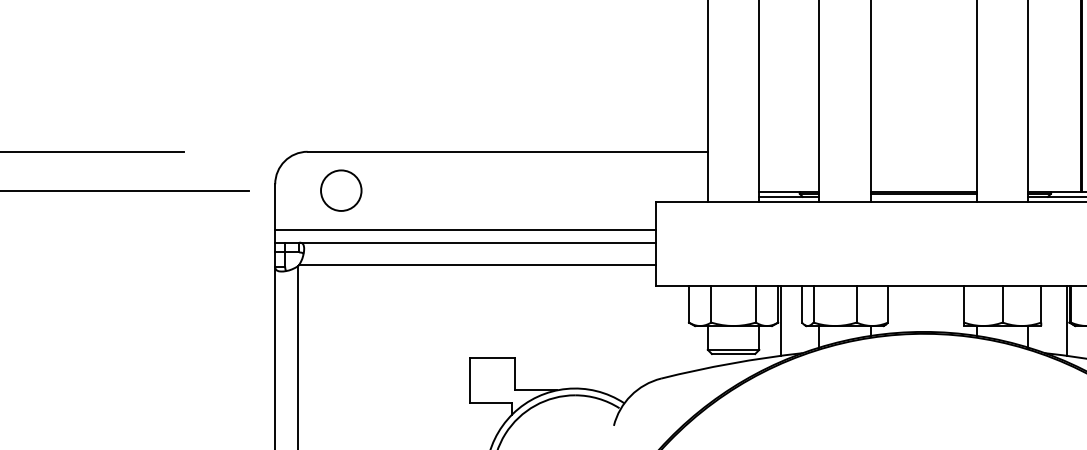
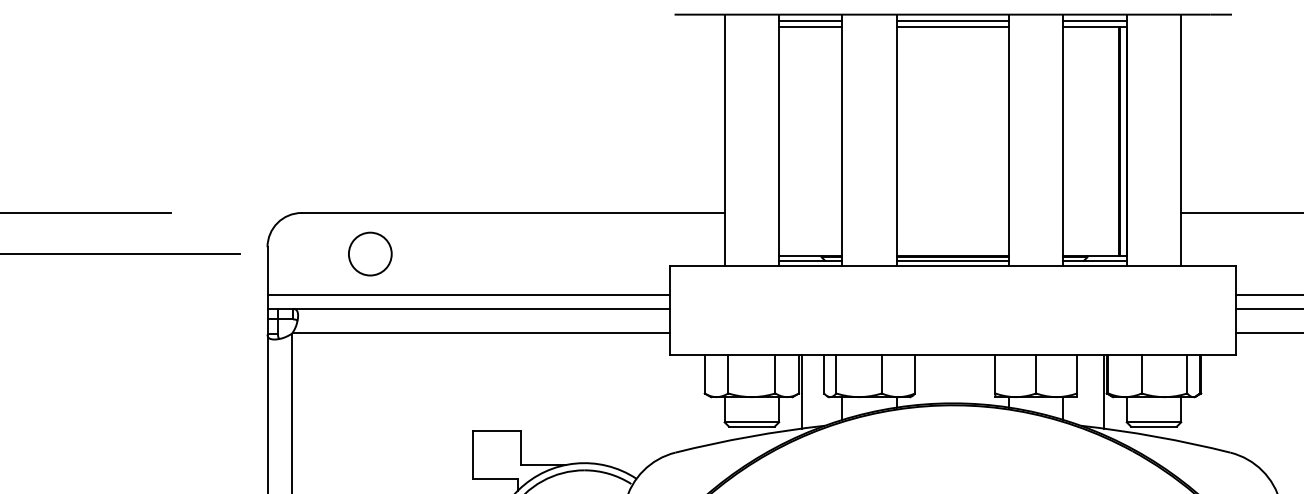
circle: (341, 190) -> (370, 253), moved
line: (923, 196) -> (952, 260), added

